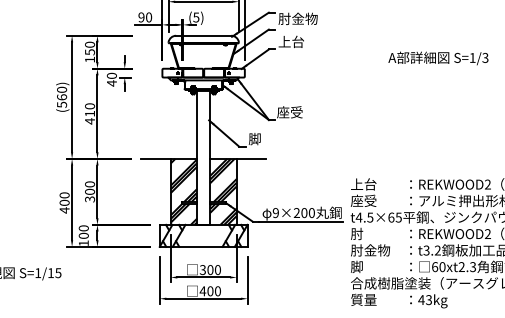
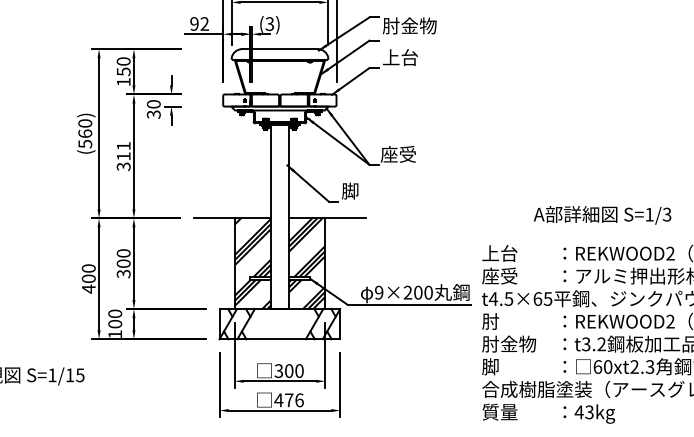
text: (148, 17) -> (204, 23), 90 -> 92
text: (196, 17) -> (269, 23), (5) -> (3)
text: (438, 58) -> (602, 215), moved
text: (111, 83) -> (153, 114), 40 -> 30
text: (89, 113) -> (123, 156), 410 -> 311
text: (214, 291) -> (294, 400), 400 -> 476

